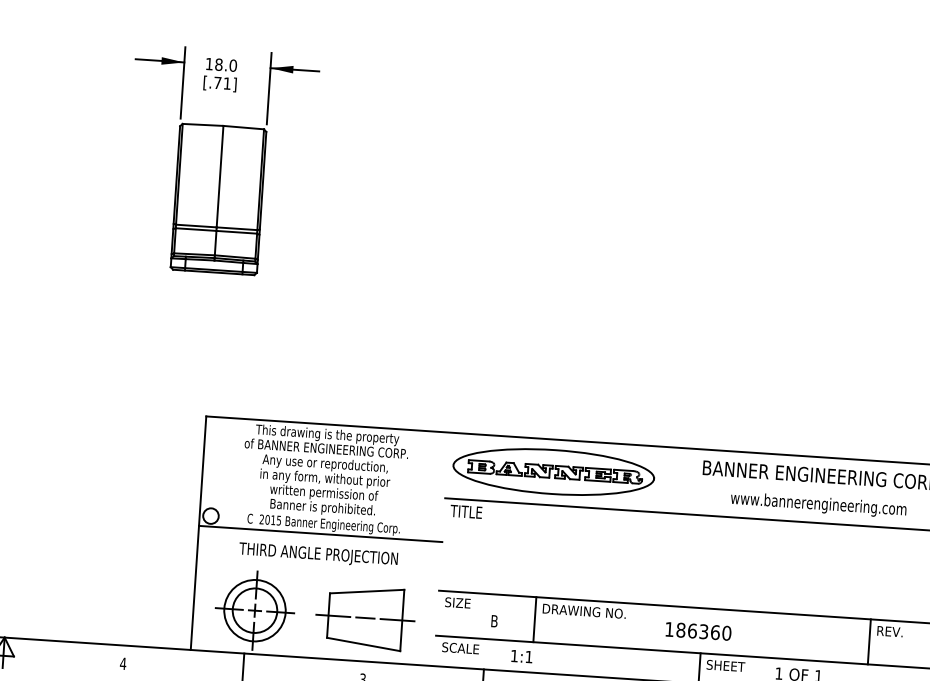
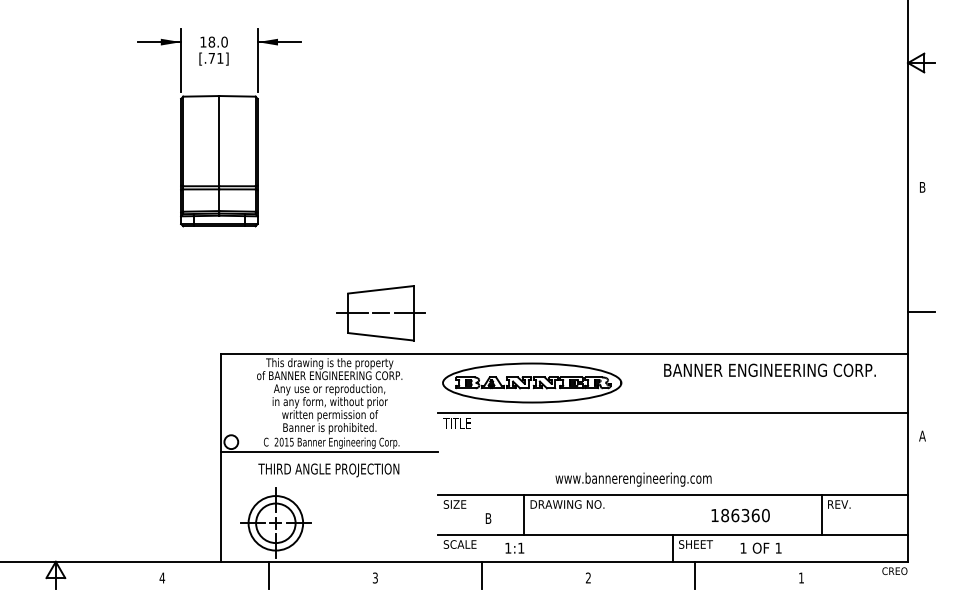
text: (818, 504) -> (633, 479), moved
part: (364, 618) -> (380, 313), moved
text: (698, 631) -> (740, 515), moved

